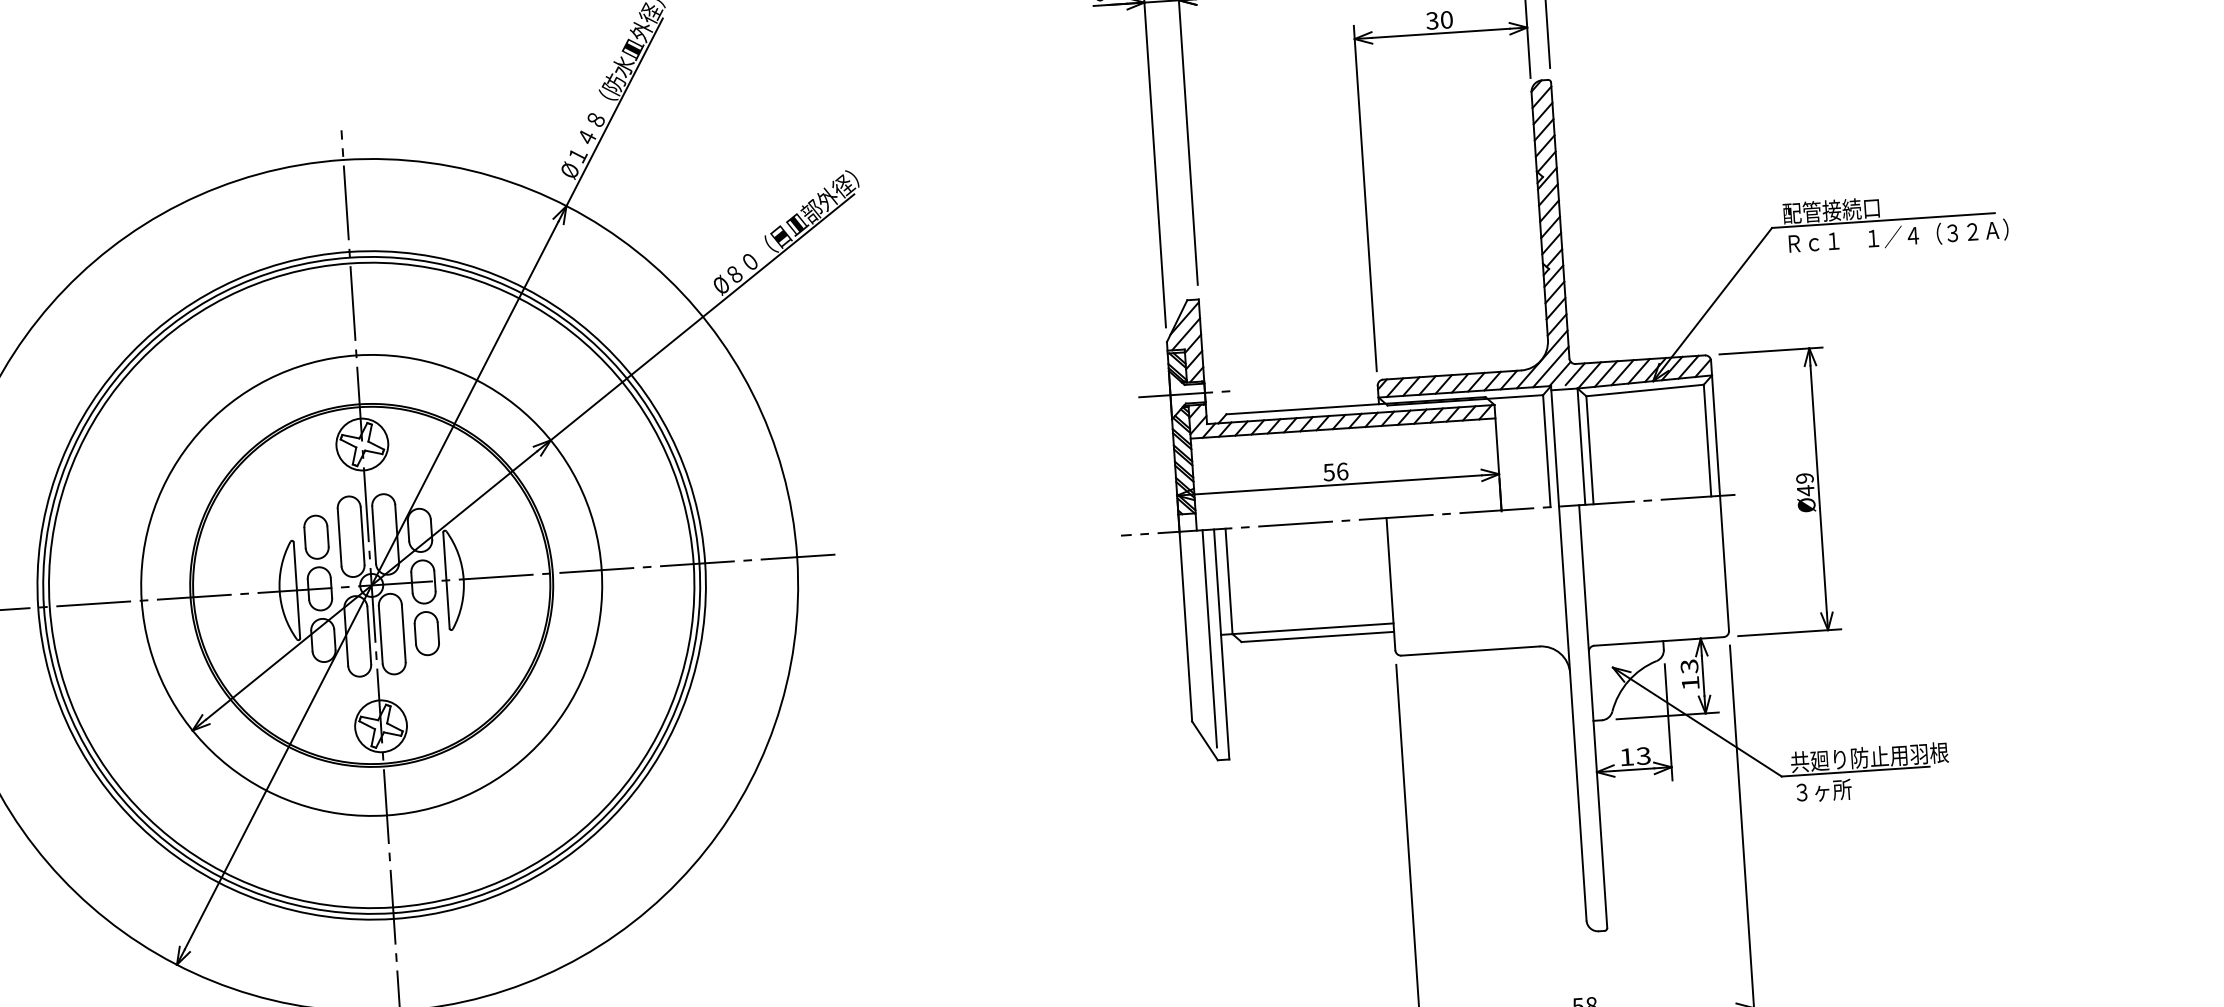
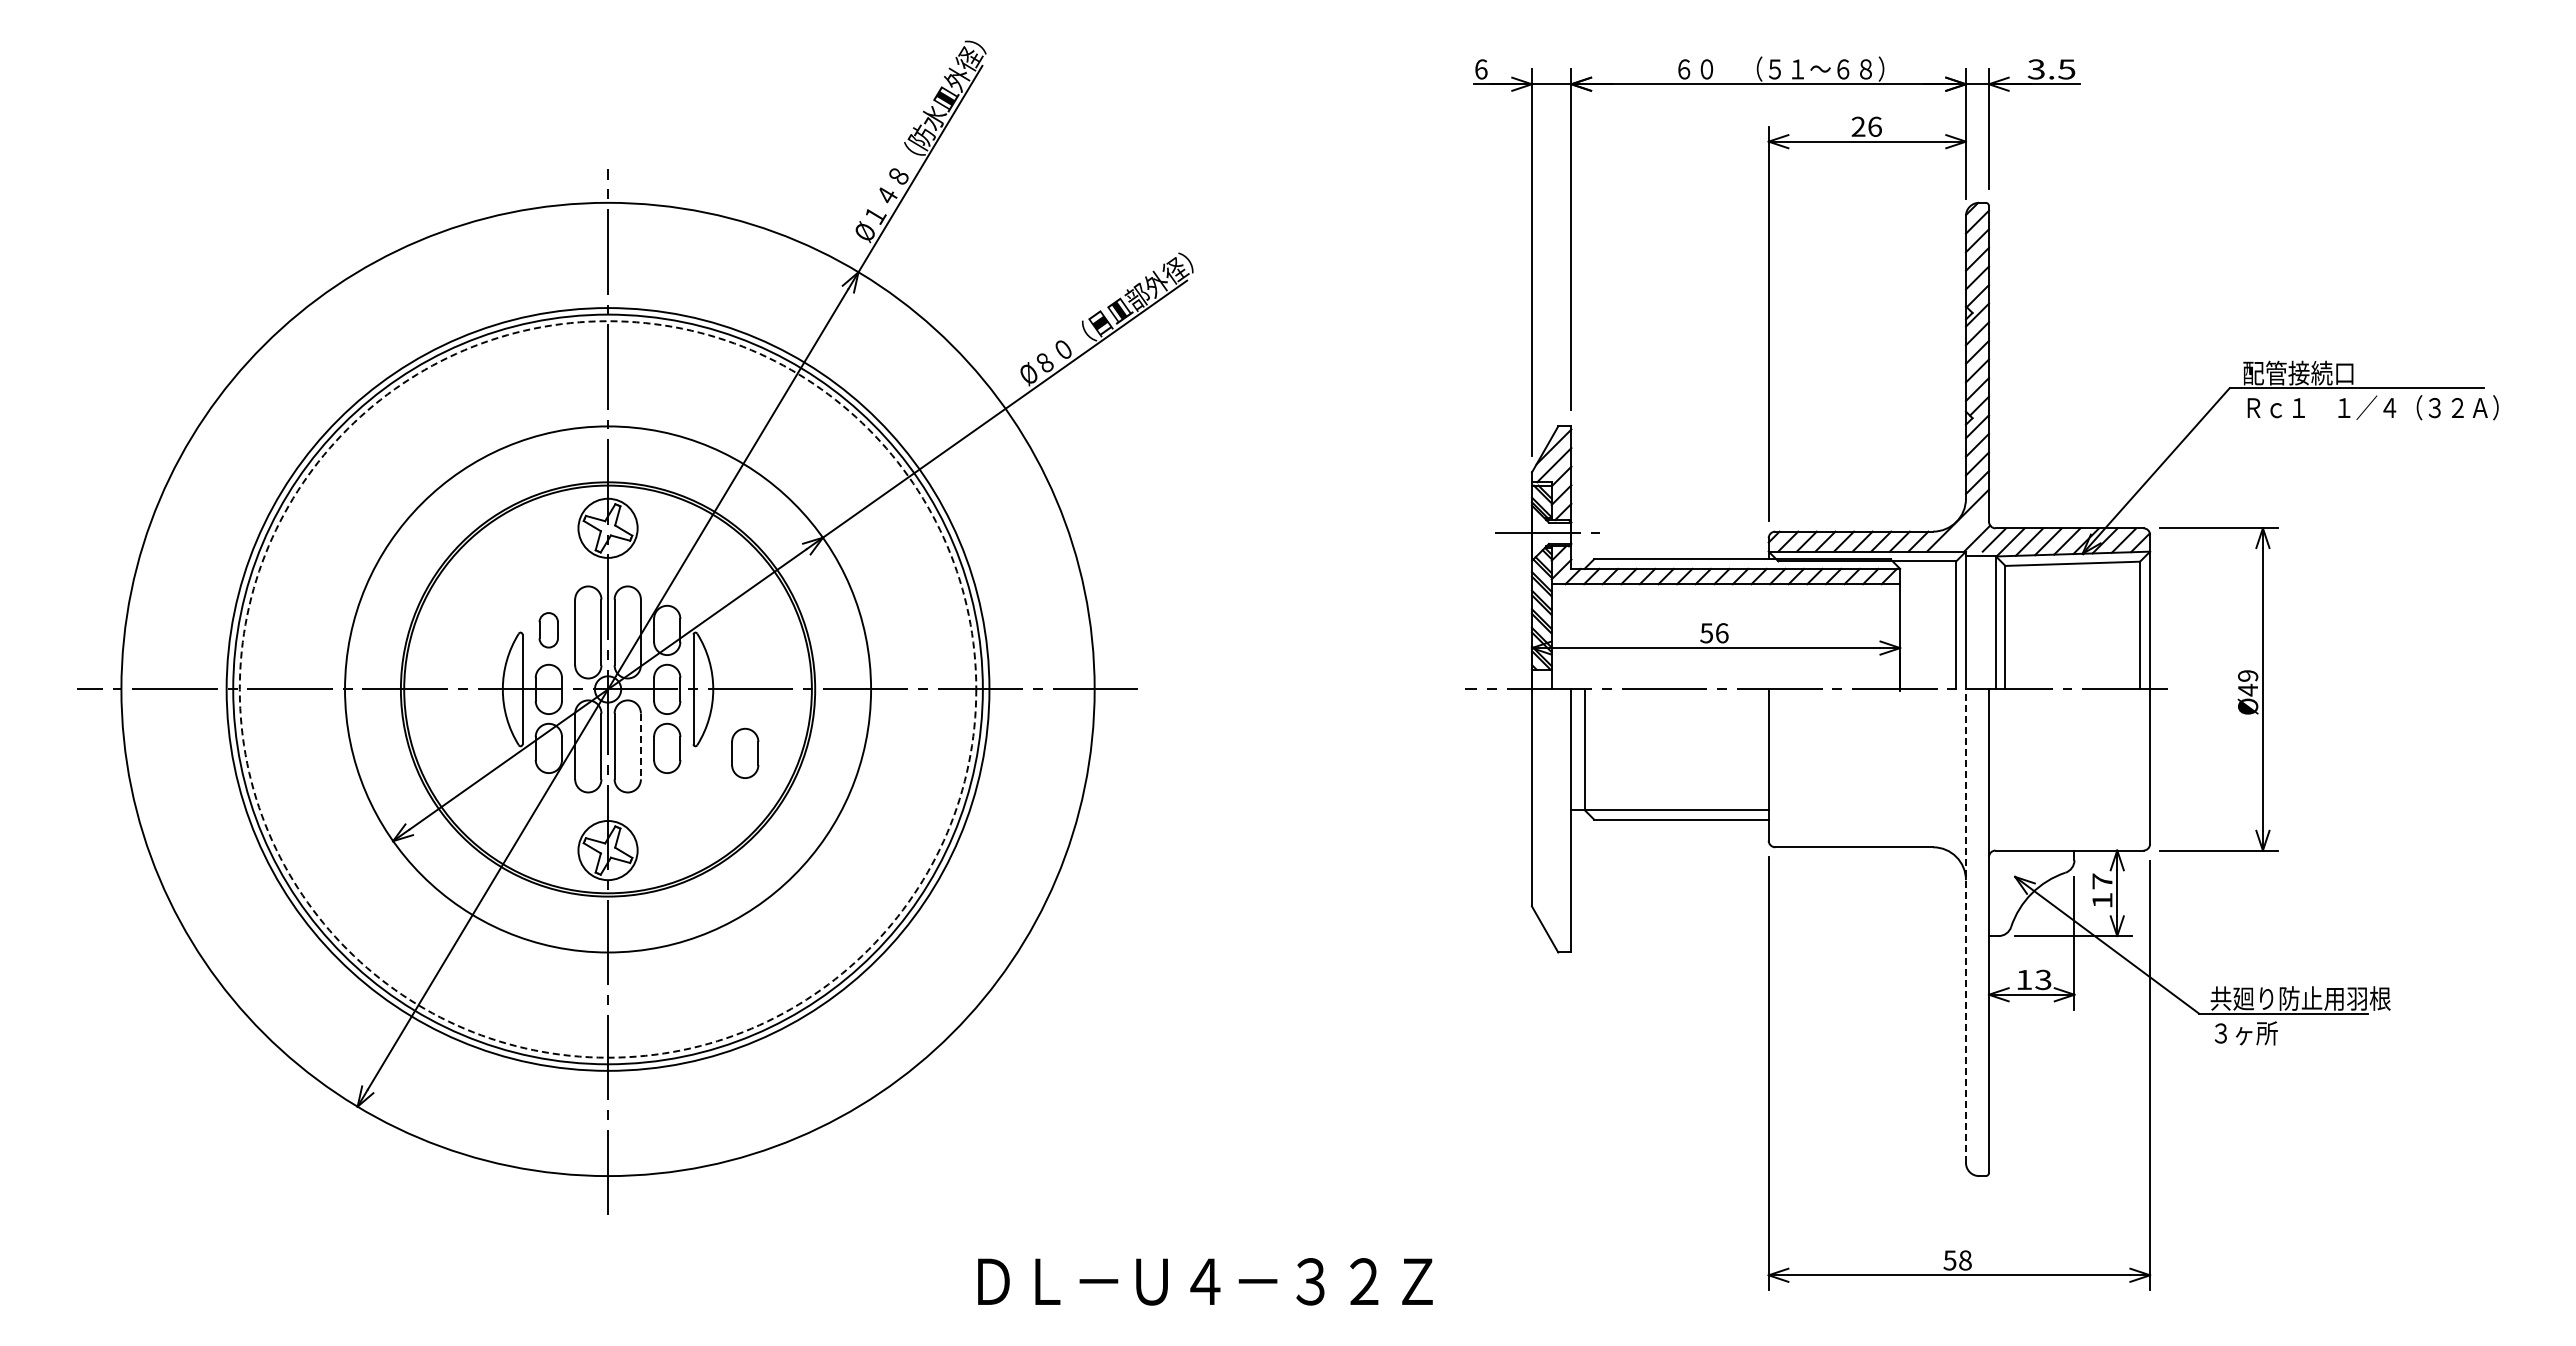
text: (1439, 20) -> (1866, 126), 30 -> 26
line: (1550, 366) -> (1966, 529), removed
part: (316, 536) -> (548, 629), size x0.7
circle: (371, 585) -> (607, 689), solid -> dashed
part: (495, 632) -> (745, 752), added
line: (403, 633) -> (640, 746), solid -> dashed
line: (1209, 638) -> (1558, 813), removed
text: (1689, 666) -> (2102, 881), 13 -> 17
line: (1572, 713) -> (1965, 926), solid -> dashed

